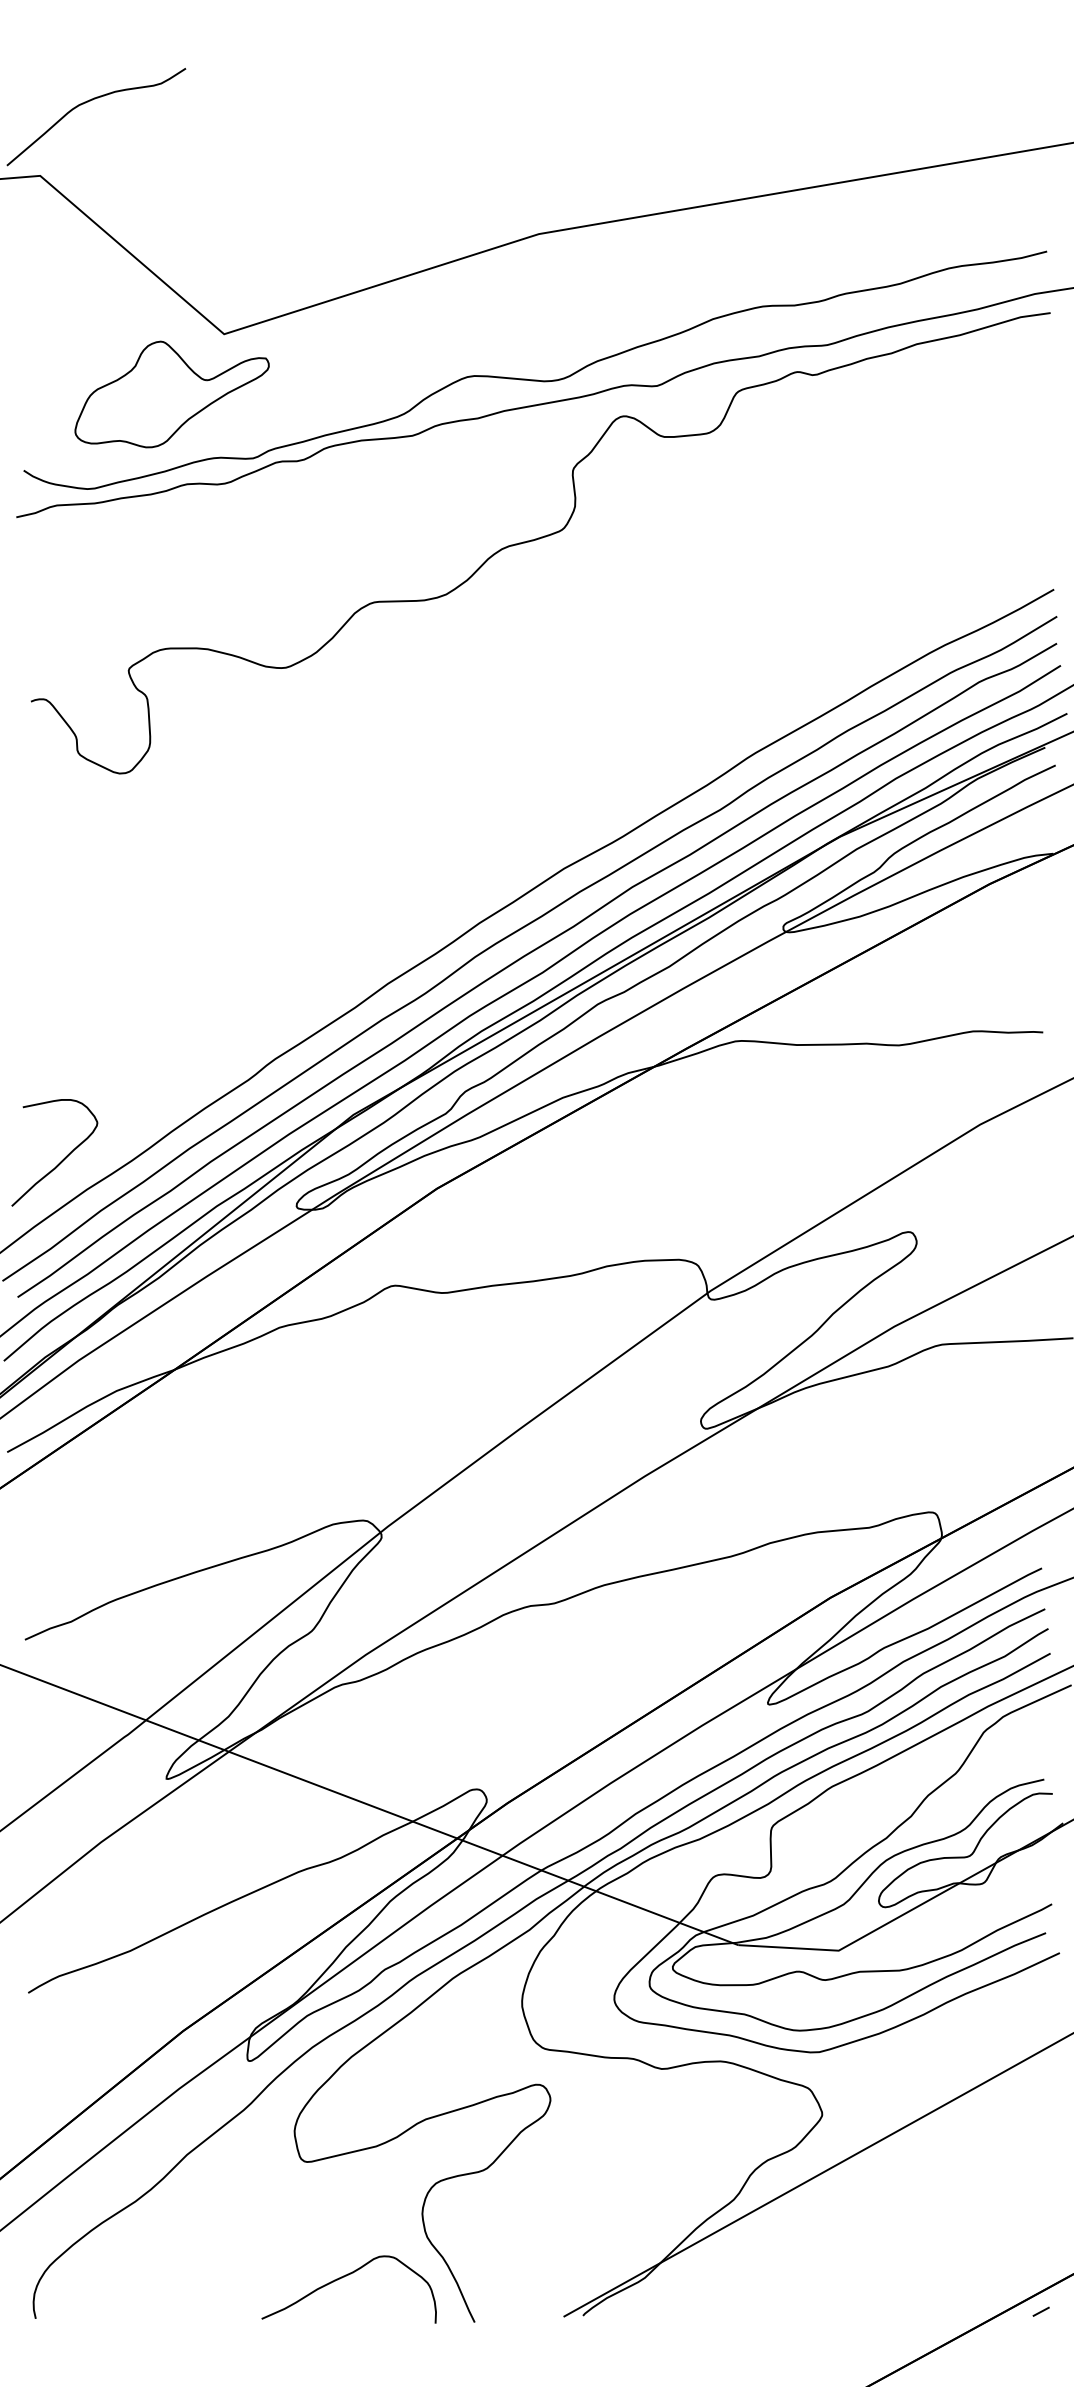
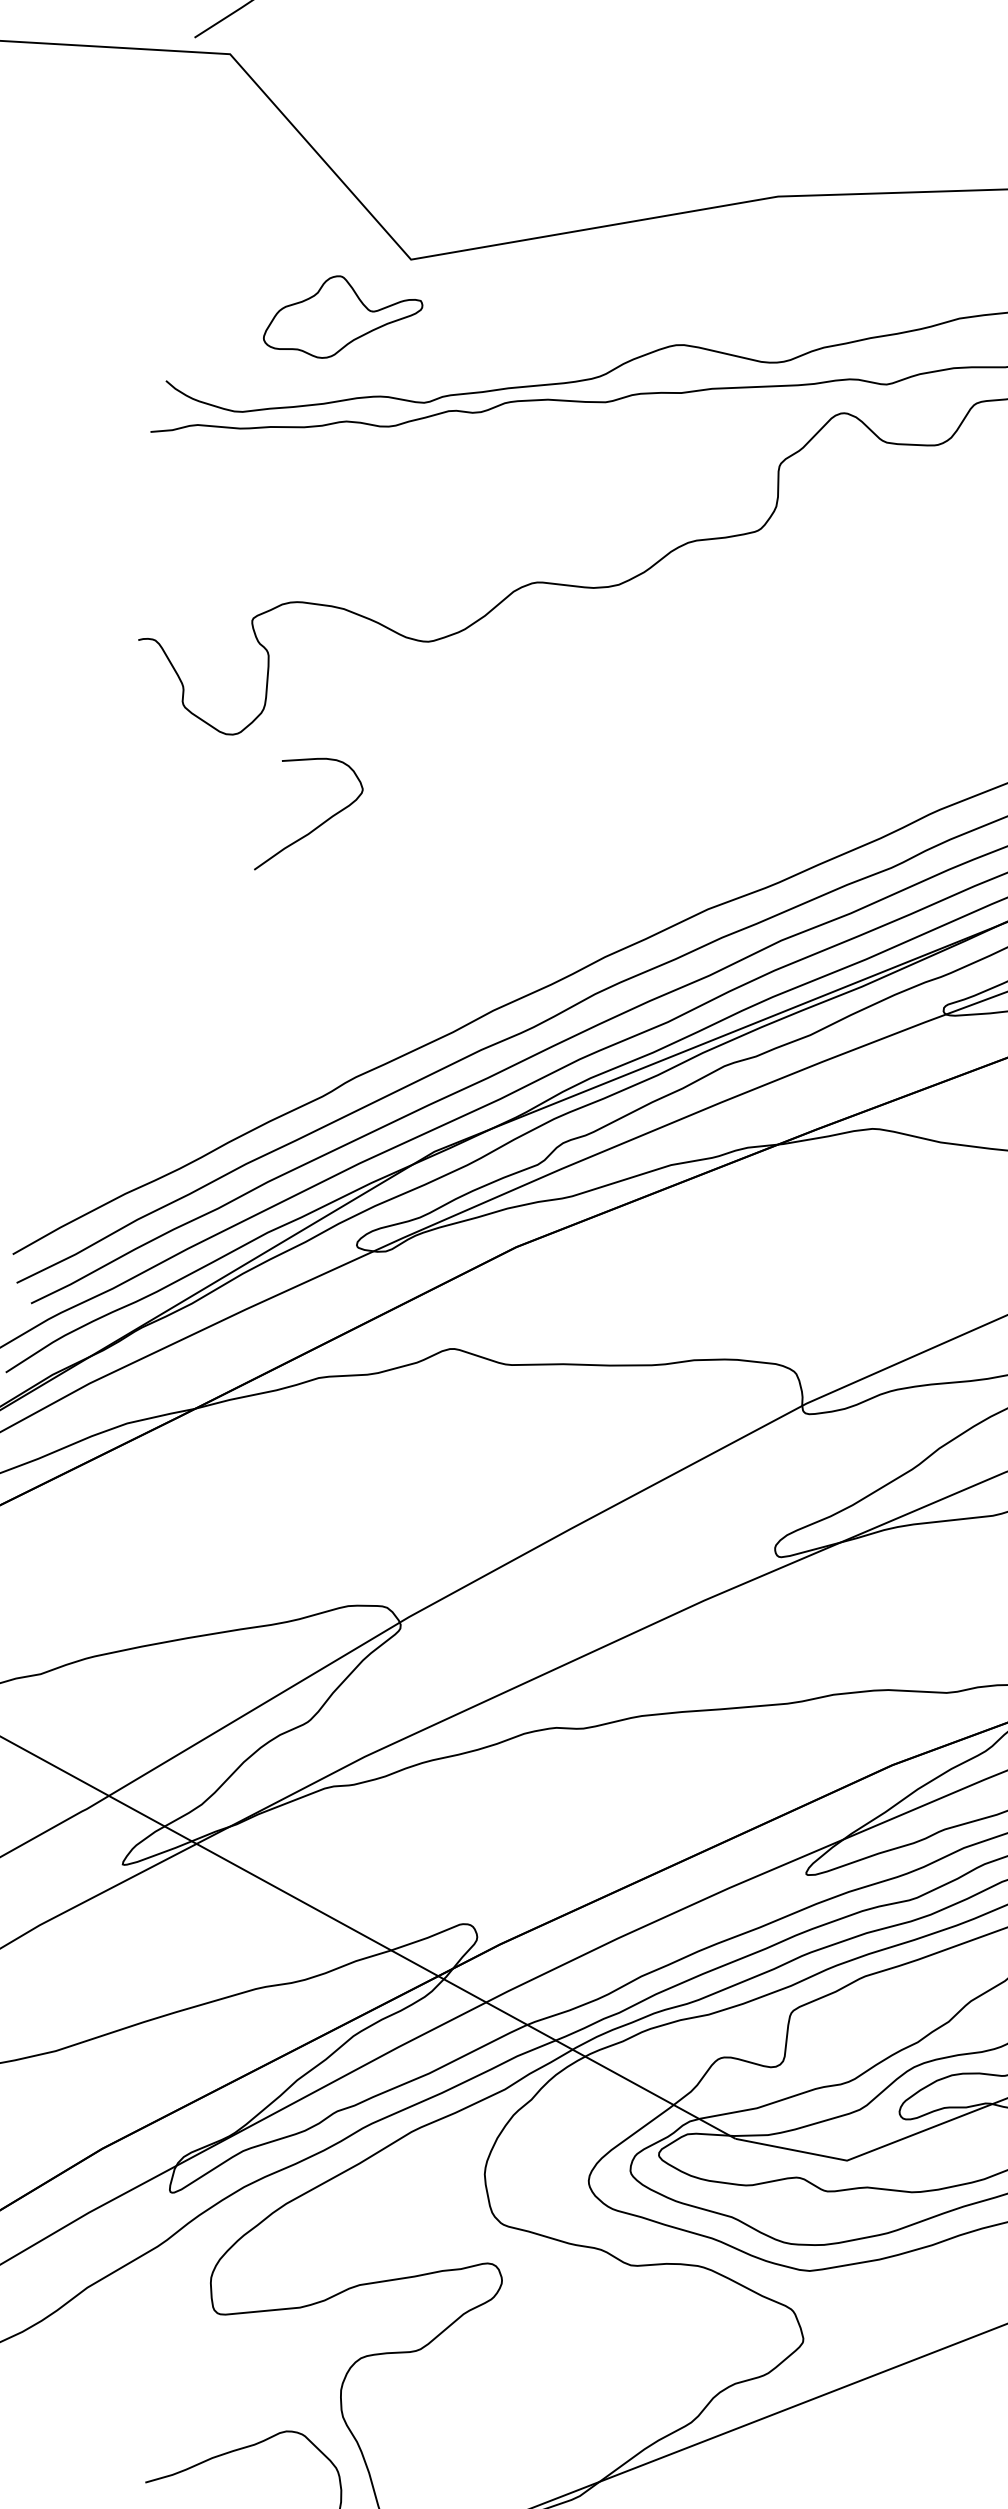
part: (171, 394) -> (342, 318), size x0.7
curve: (62, 1159) -> (318, 825), moved

